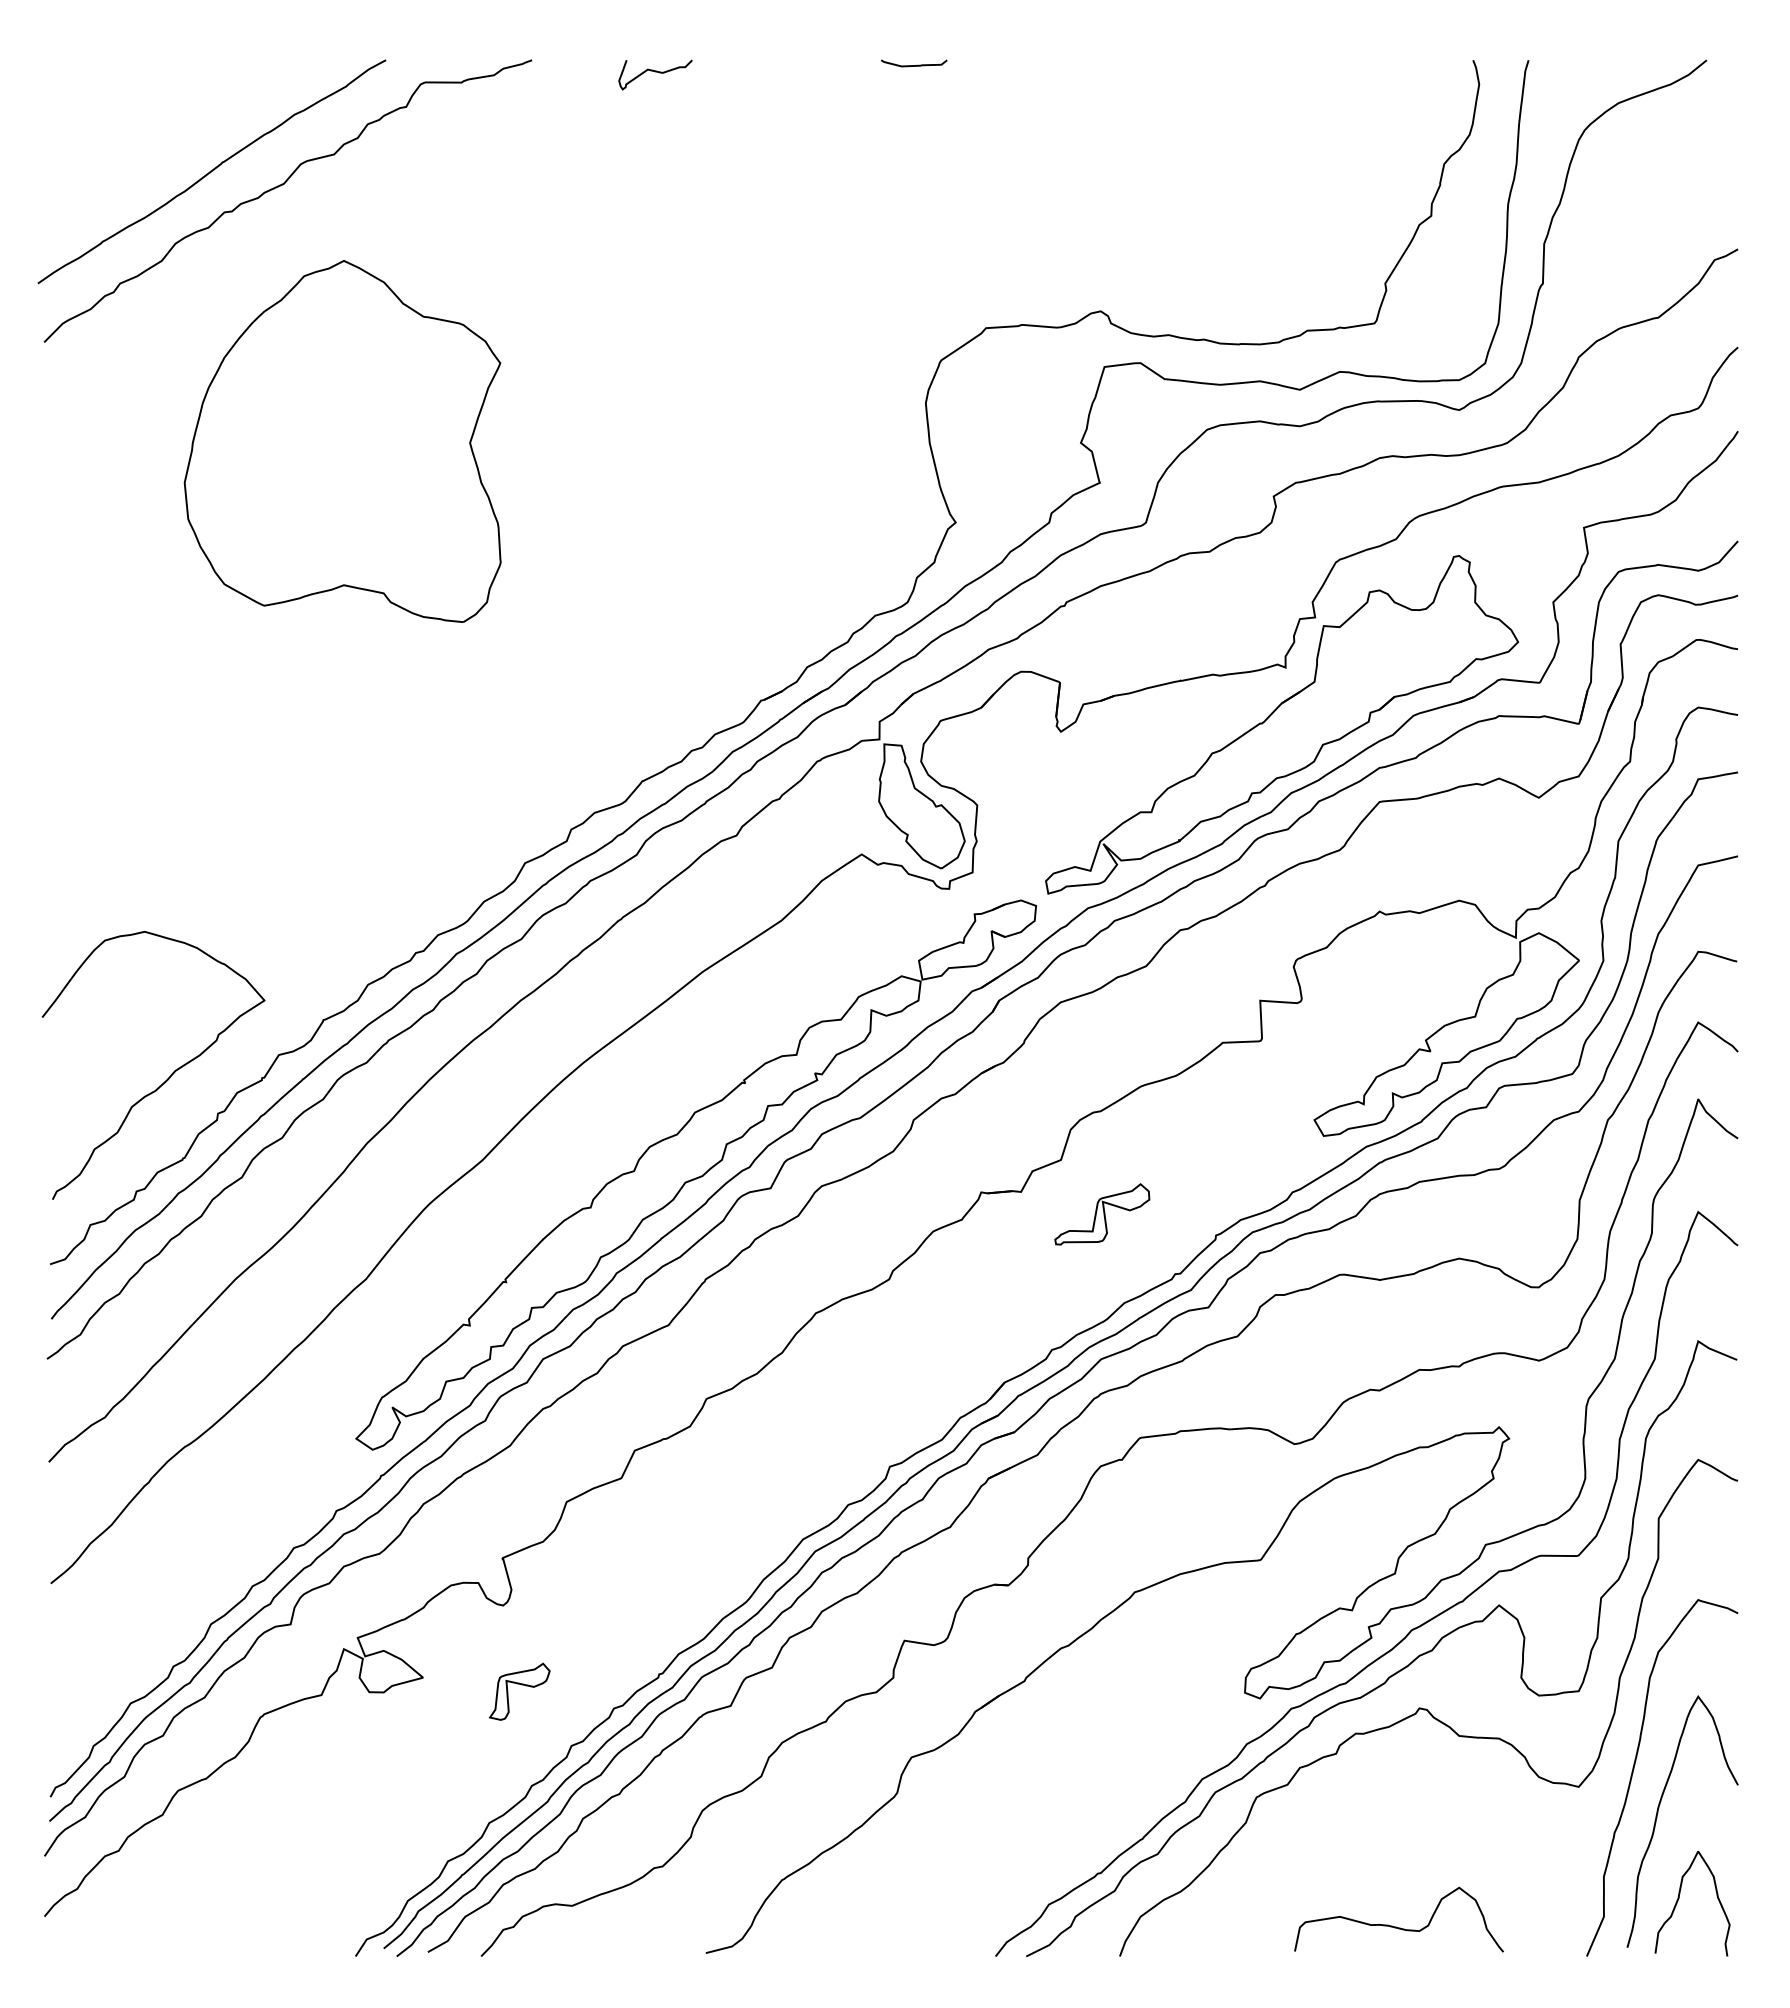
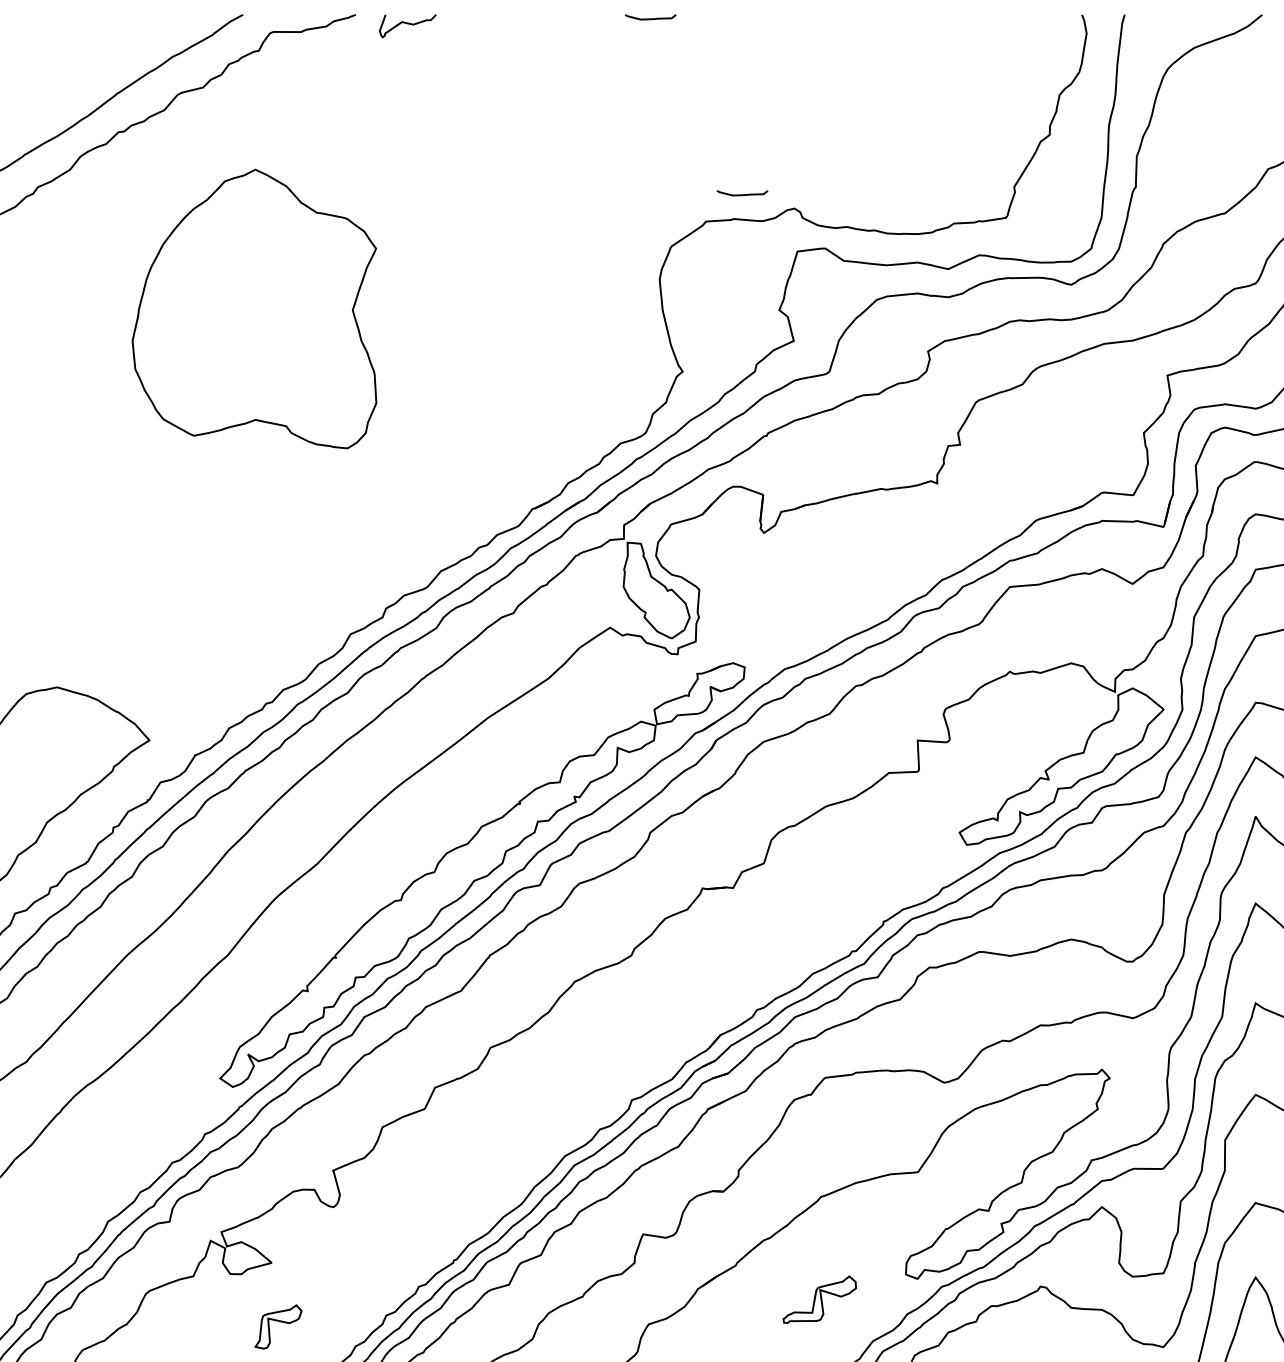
curve: (655, 72) -> (407, 24), moved
curve: (1033, 293) -> (742, 194), added
part: (342, 441) -> (254, 309), moved
part: (1282, 724) -> (934, 527), removed
part: (1102, 1214) -> (819, 1299), moved
part: (521, 1685) -> (279, 1322), moved

